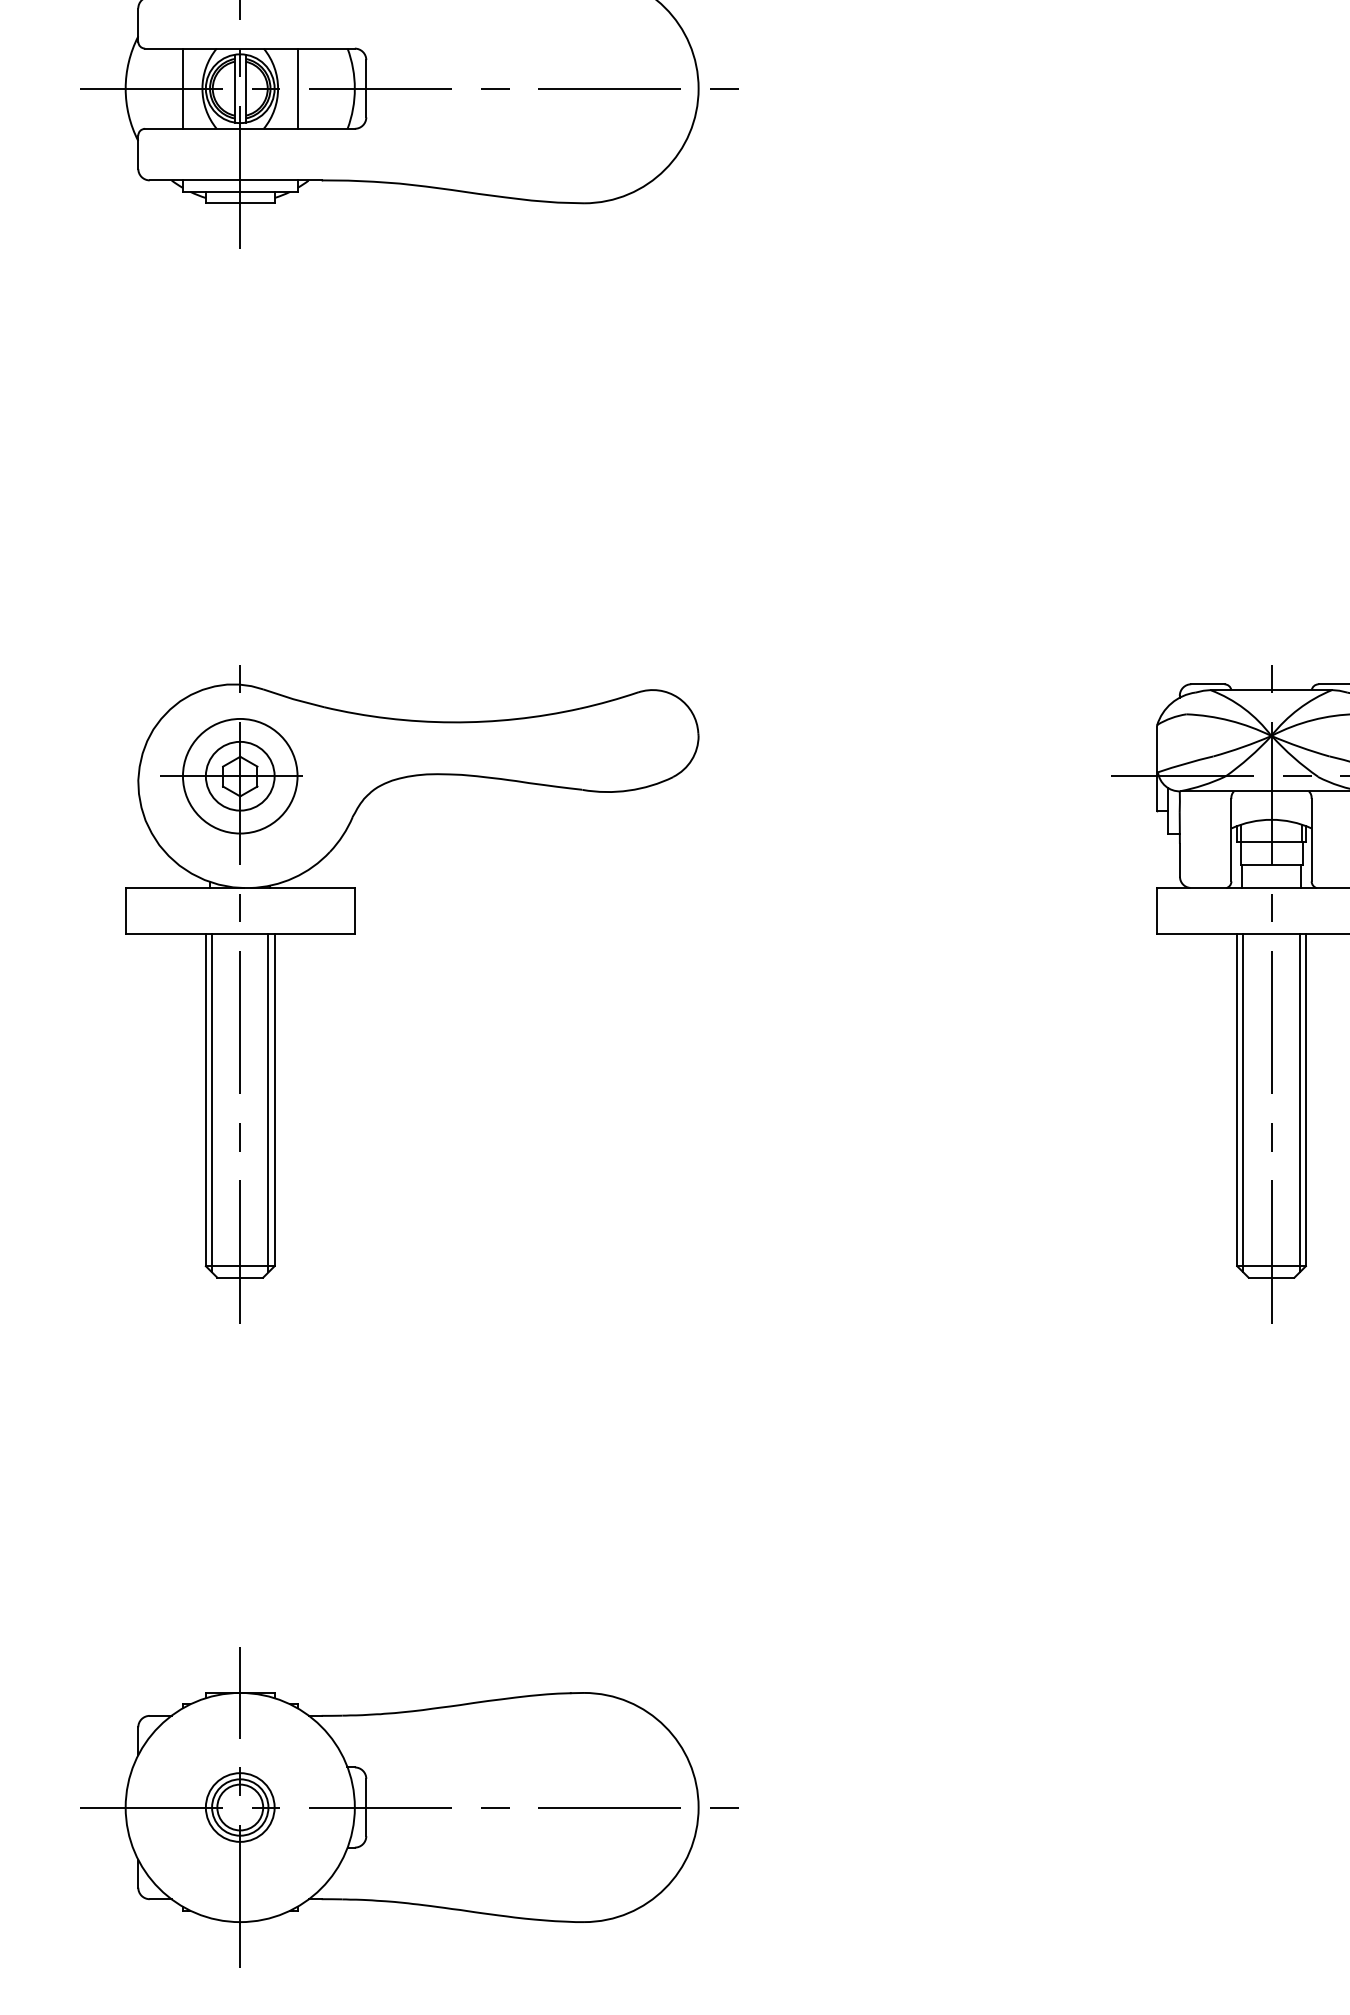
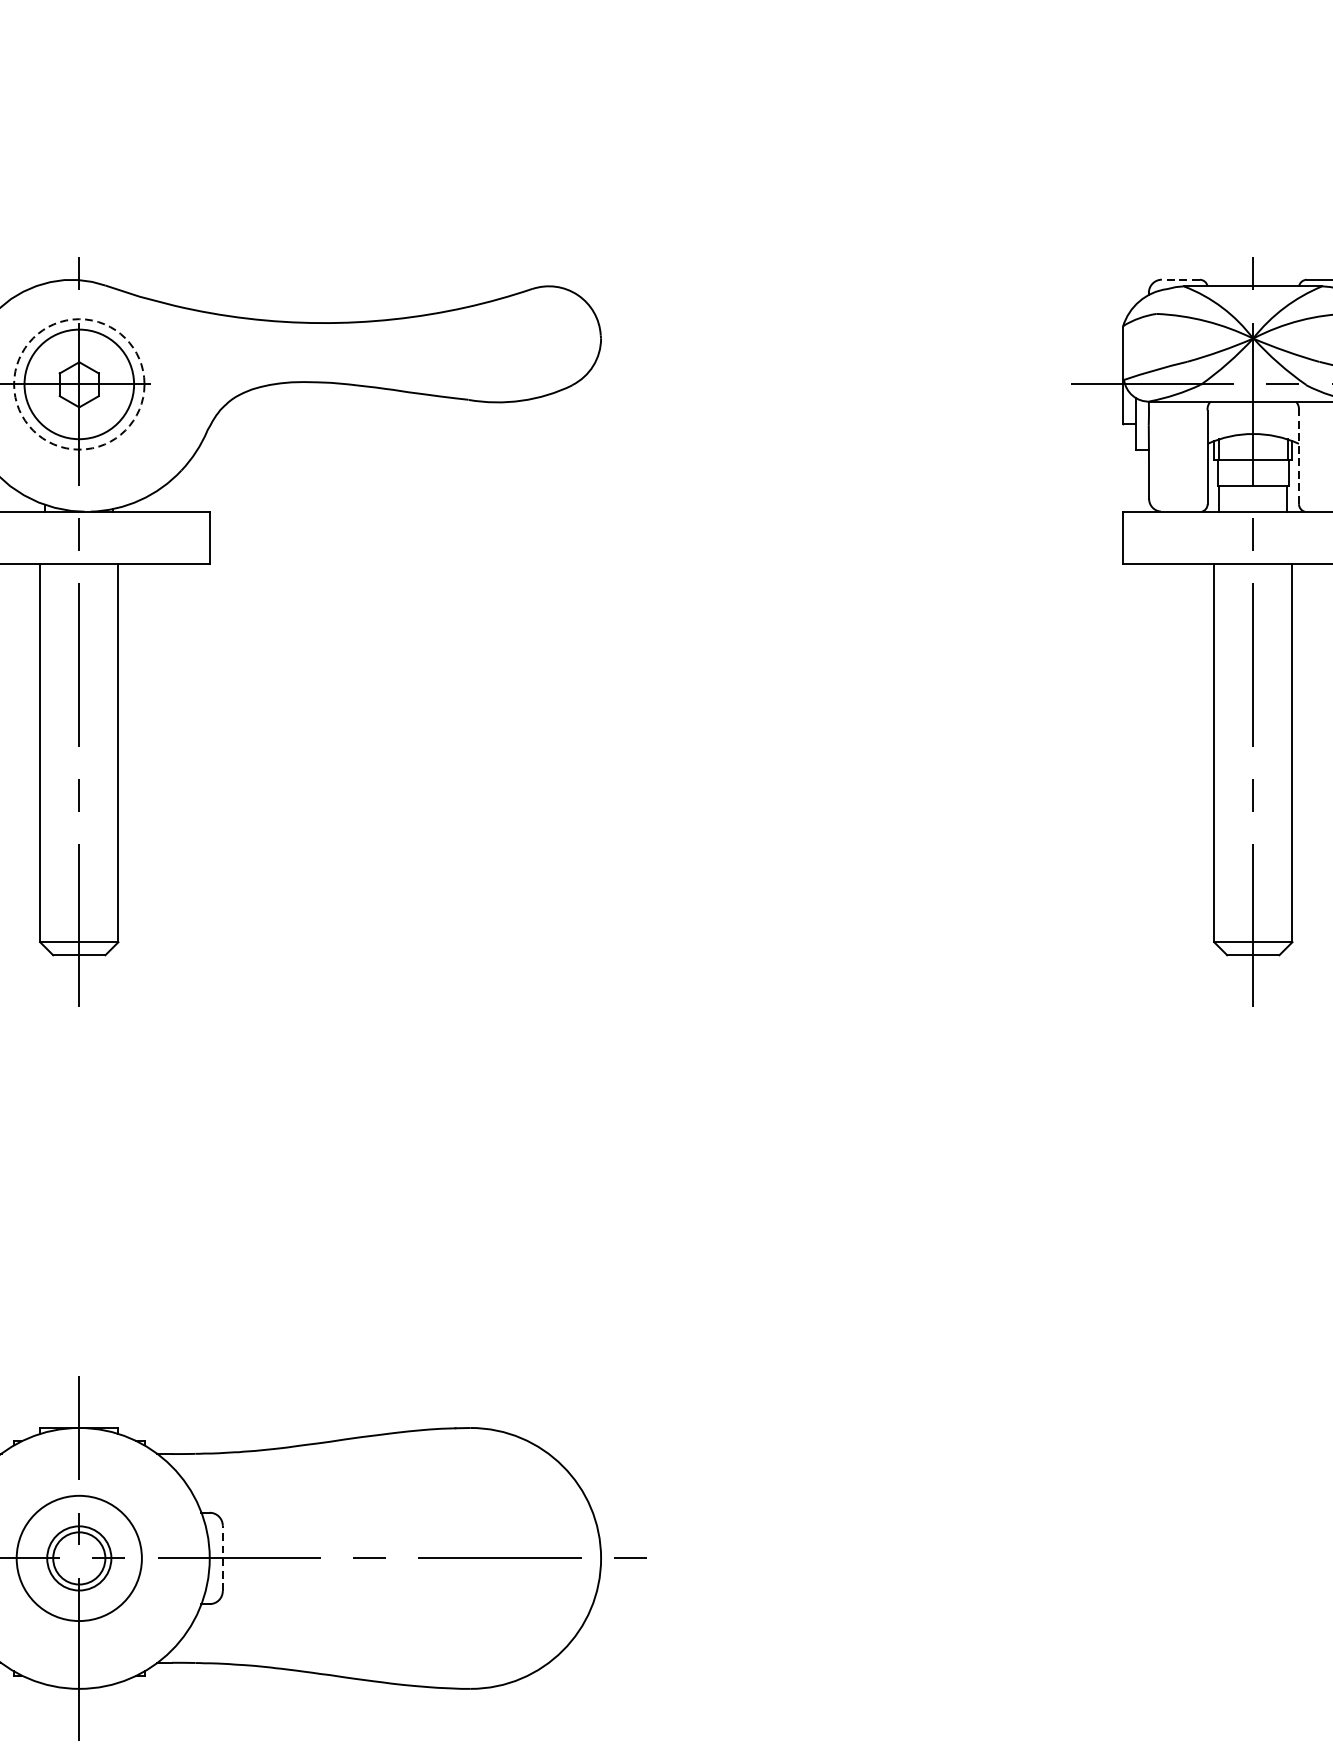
line: (1207, 684) -> (1180, 279), solid -> dashed
circle: (239, 775) -> (78, 383), size x1.4
circle: (239, 775) -> (78, 383), solid -> dashed
line: (1311, 839) -> (1298, 456), solid -> dashed
line: (212, 1102) -> (47, 755), removed
line: (268, 1102) -> (111, 755), removed
line: (1243, 1102) -> (1221, 755), removed
line: (1299, 1102) -> (1285, 755), removed
circle: (239, 1807) -> (78, 1558), size x1.6
line: (366, 1807) -> (223, 1558), solid -> dashed

